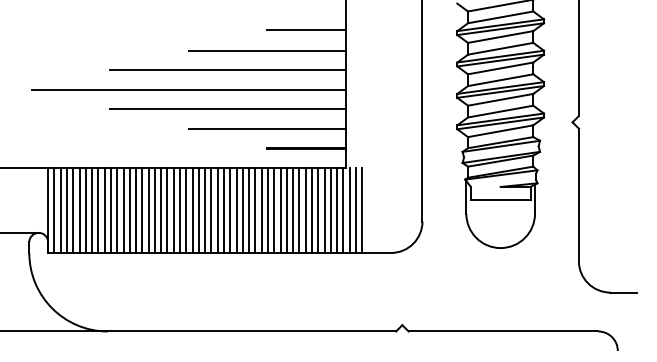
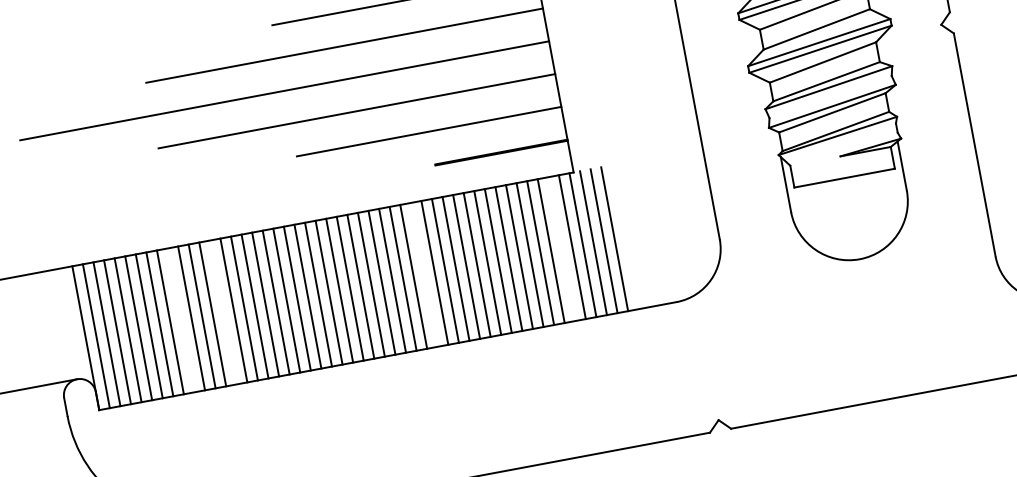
line: (104, 209) -> (180, 319), removed
line: (129, 209) -> (222, 311), removed
line: (249, 209) -> (424, 273), removed
line: (330, 209) -> (561, 247), removed

